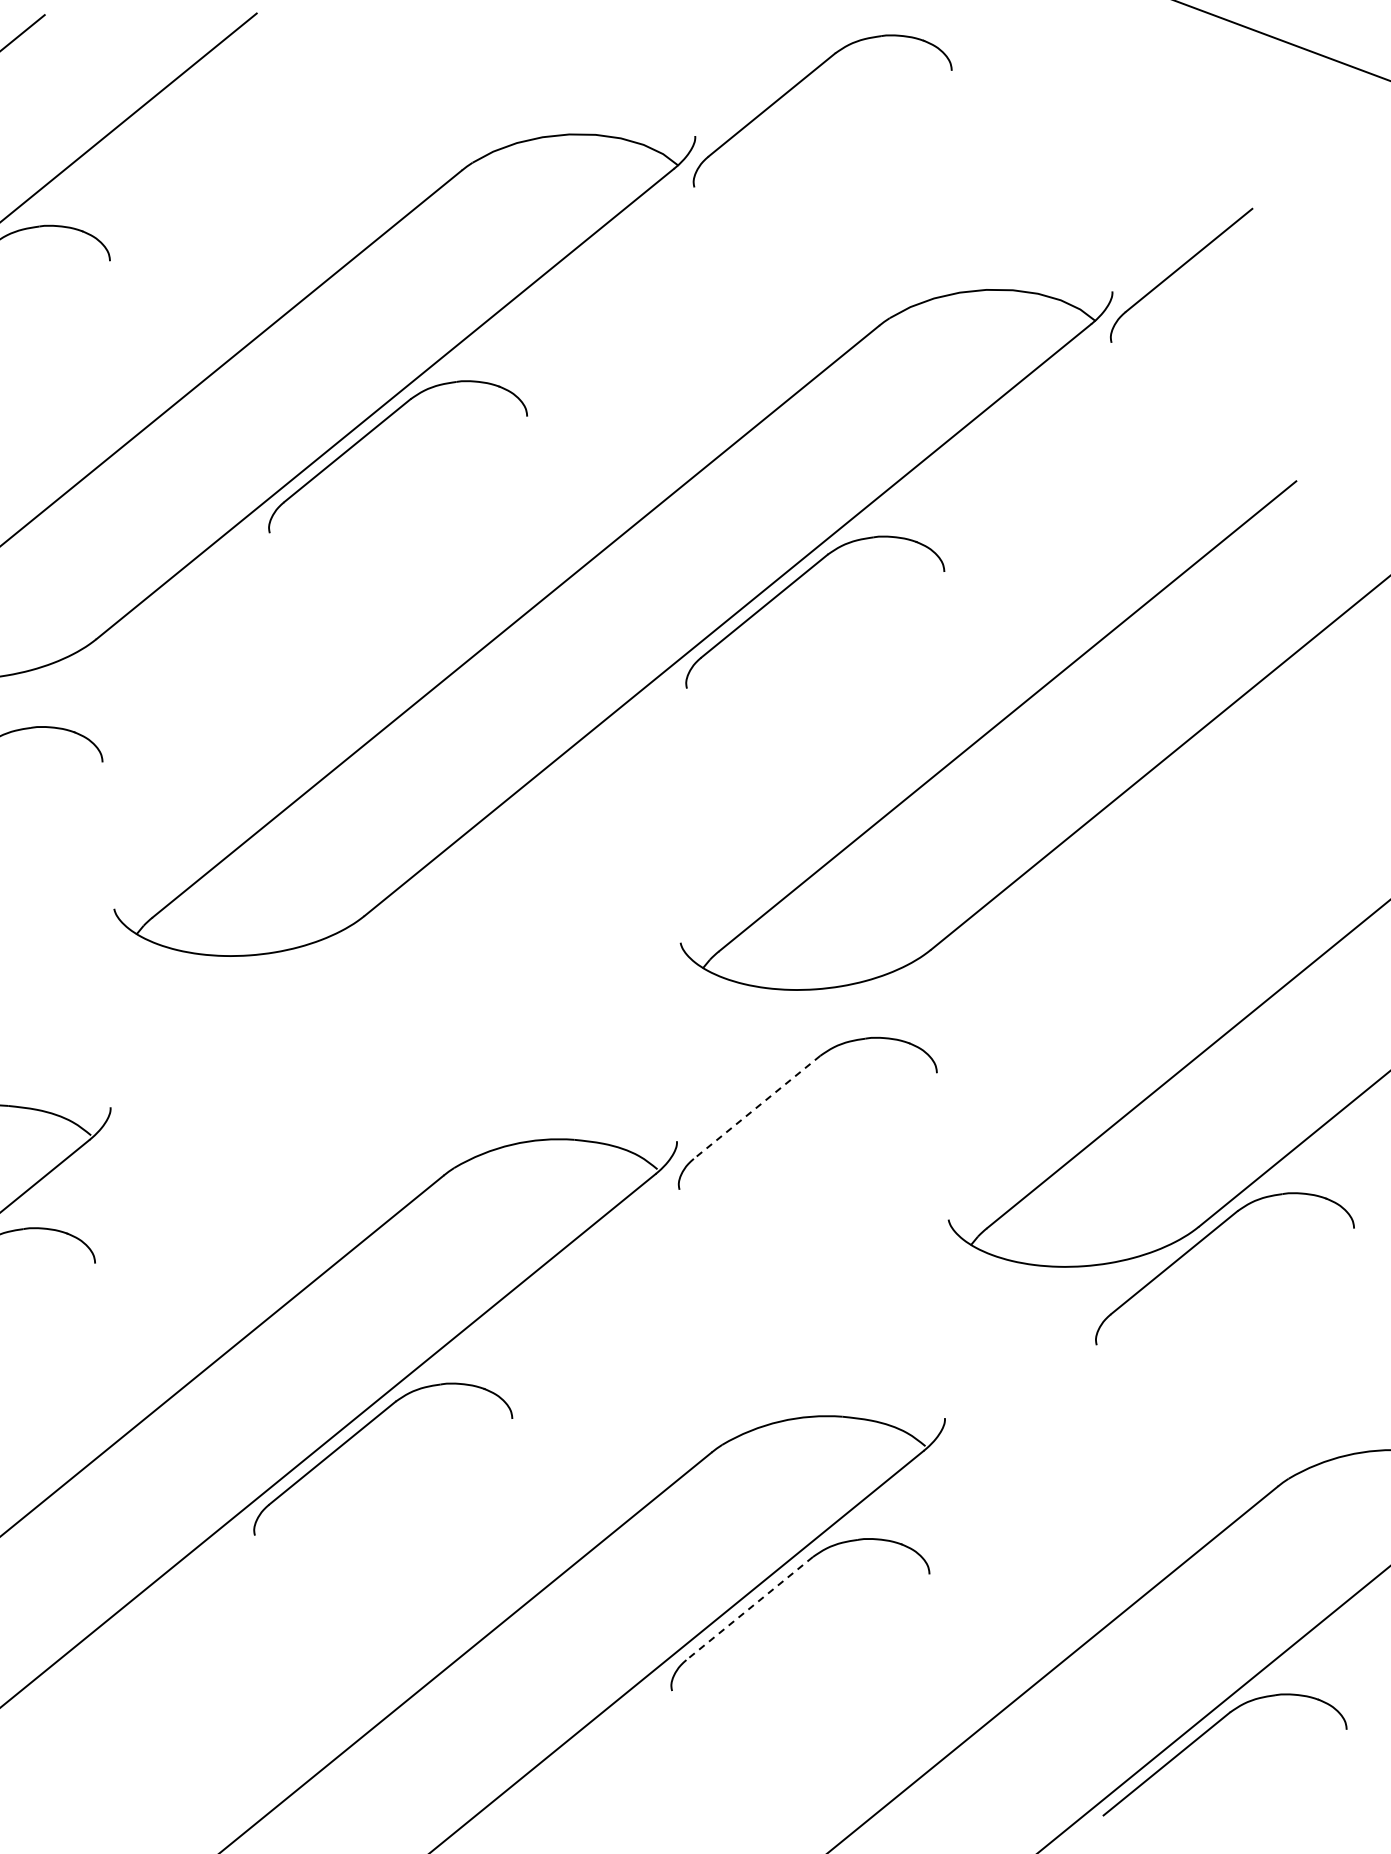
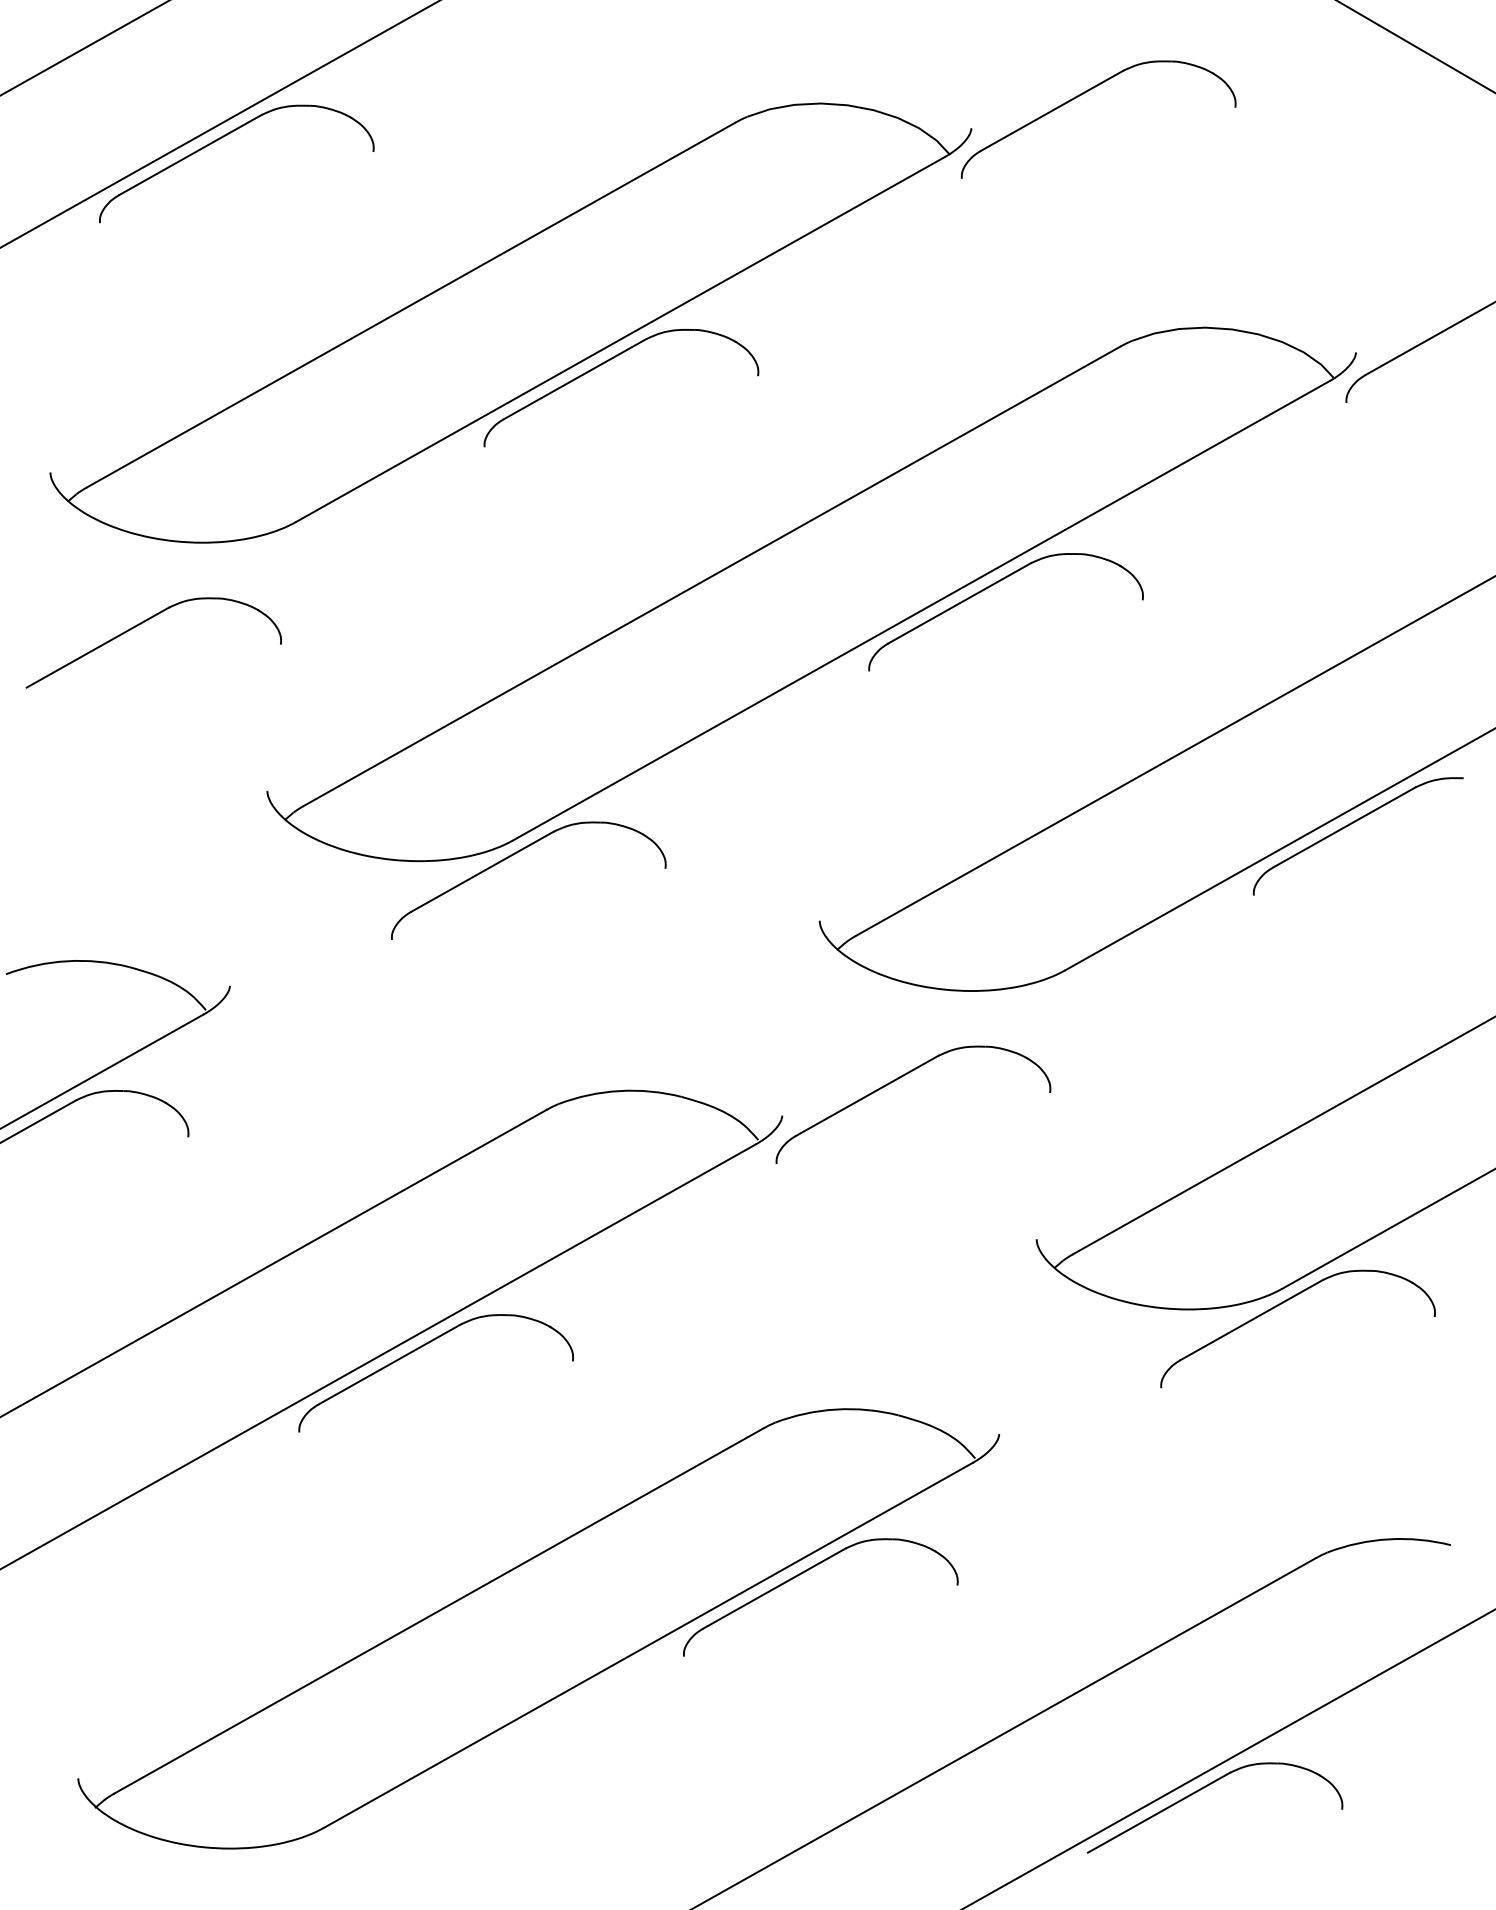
part: (1187, 758) -> (1350, 825), added
part: (369, 929) -> (515, 854), added
line: (757, 1106) -> (867, 1095), dashed -> solid
line: (749, 1608) -> (774, 1588), dashed -> solid

